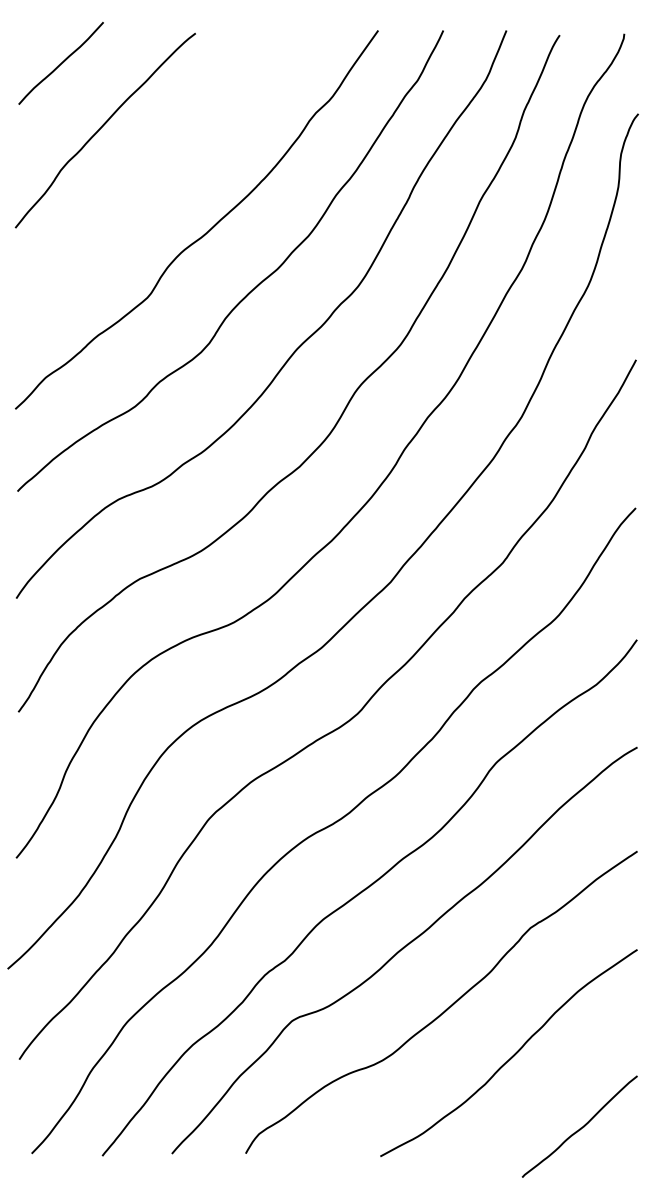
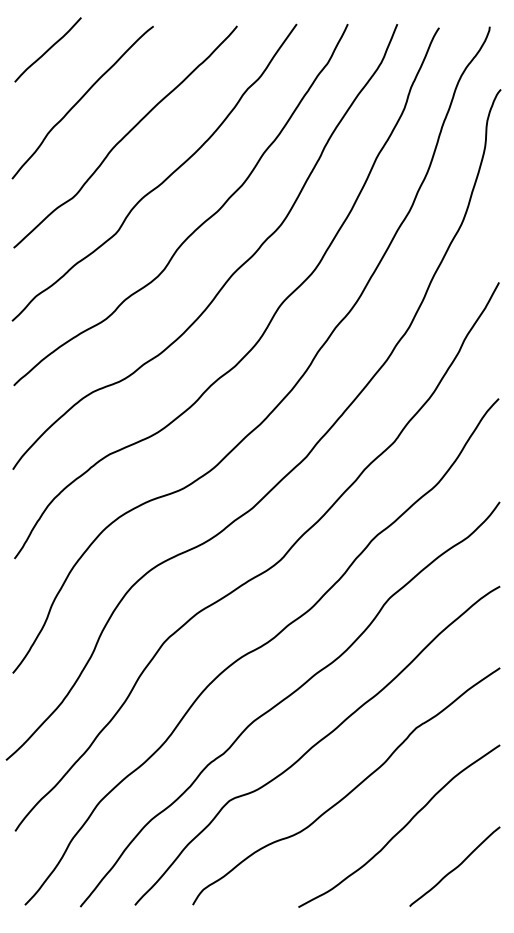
curve: (159, 174) -> (125, 137), added
curve: (580, 1127) -> (455, 867), moved

